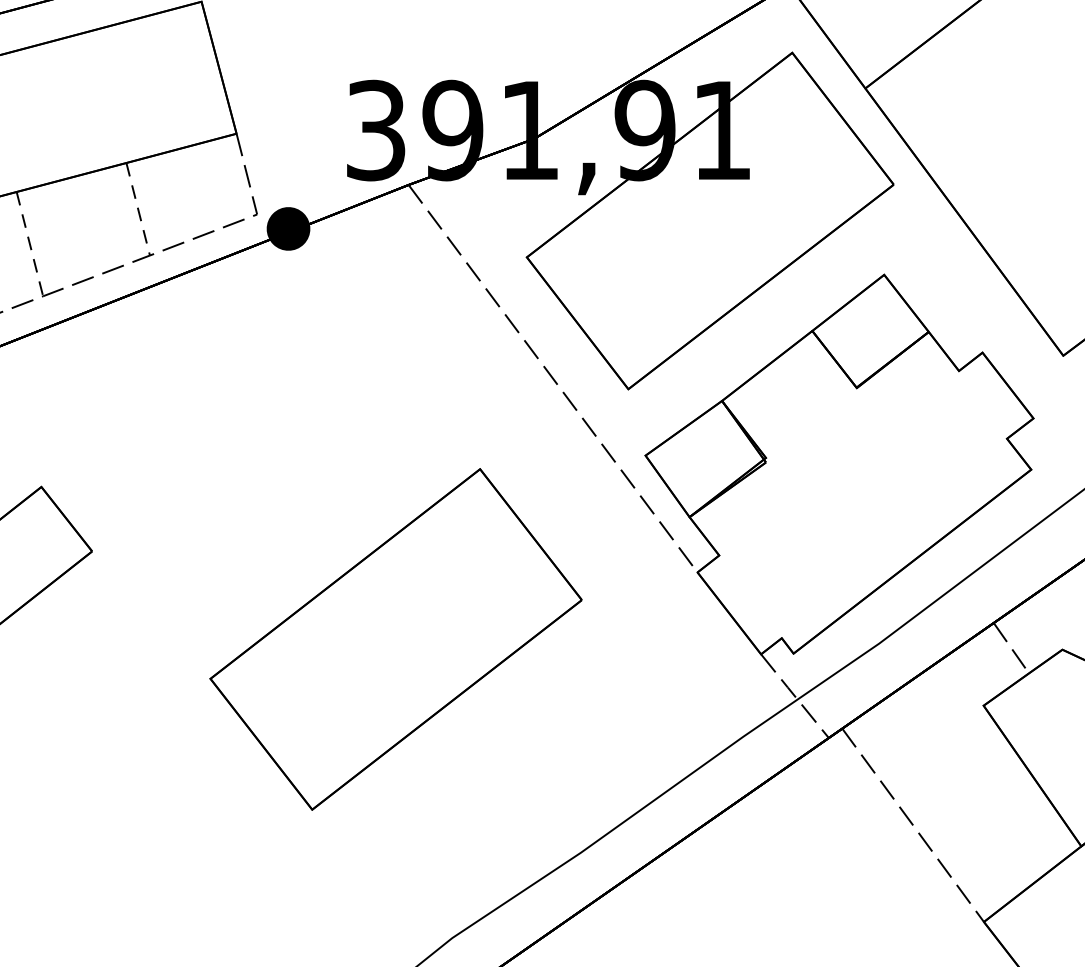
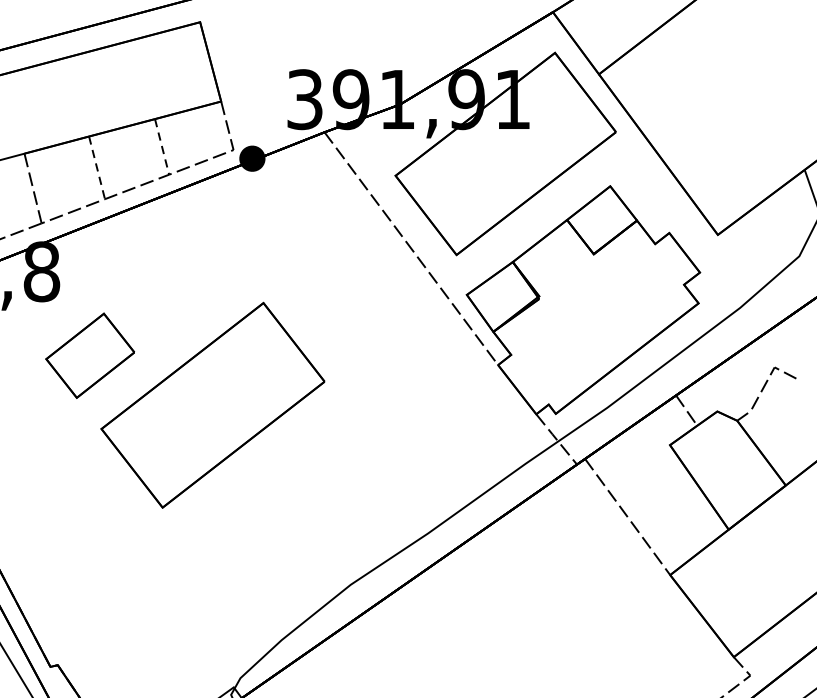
part: (395, 638) -> (212, 404), moved

